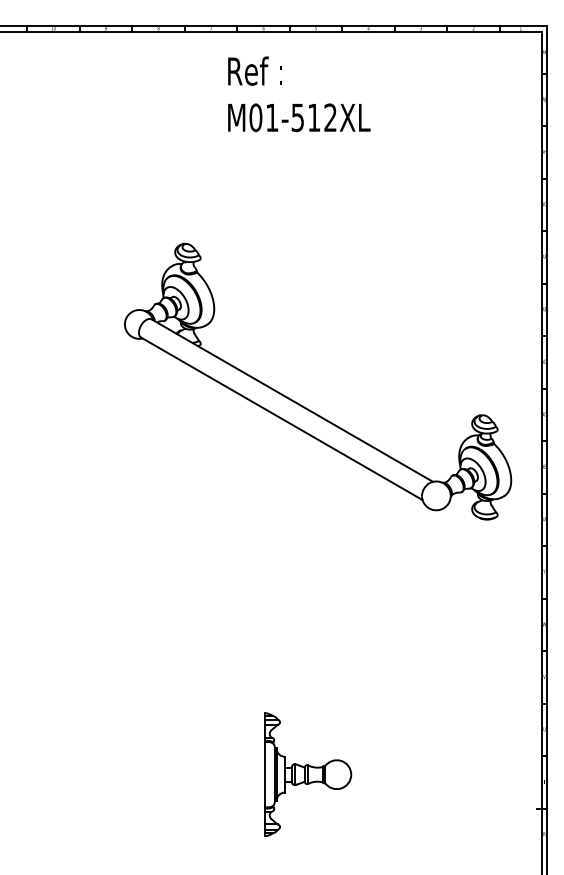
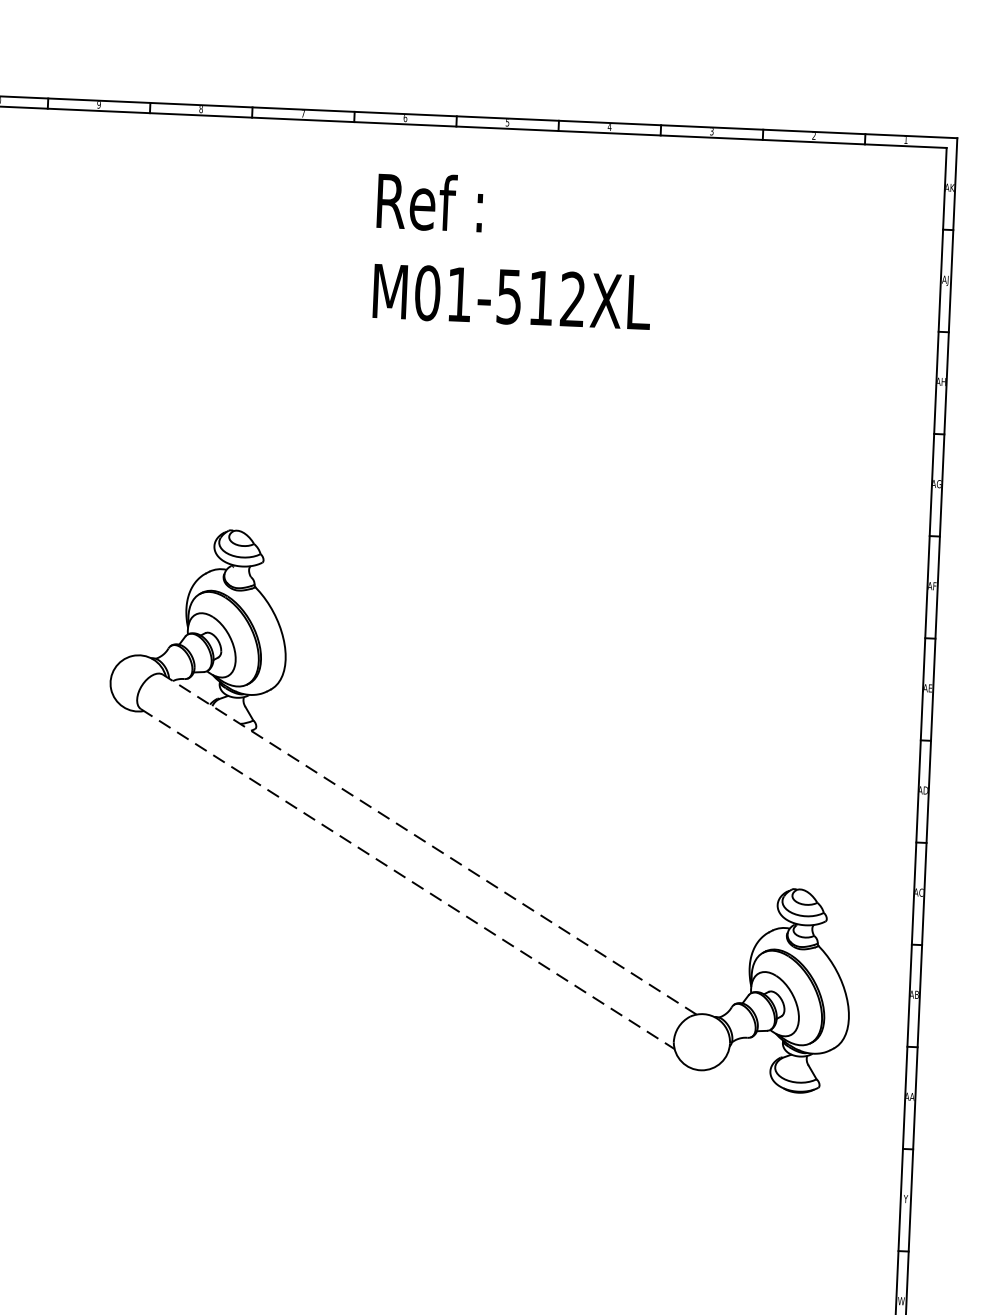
text: (299, 94) -> (514, 251), moved
line: (291, 400) -> (428, 844), solid -> dashed
line: (282, 419) -> (409, 880), solid -> dashed

